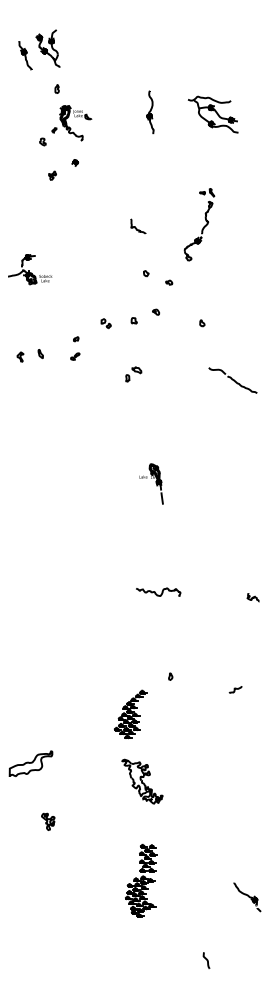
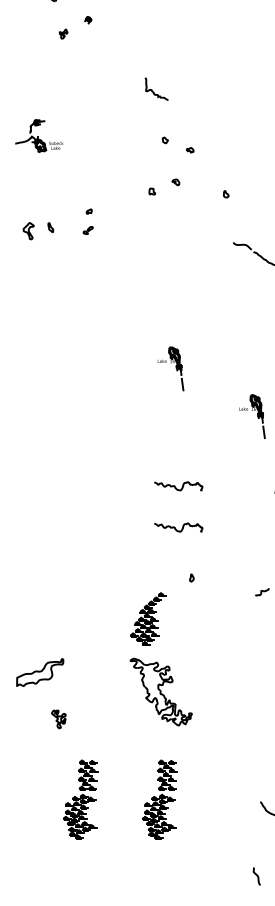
part: (199, 224) -> (223, 87), removed
part: (138, 226) -> (156, 89), size x1.4
part: (105, 323) -> (121, 194), removed
part: (20, 356) -> (28, 230), size x1.6
part: (133, 374) -> (151, 249), removed
part: (226, 527) -> (252, 416), added
curve: (156, 631) -> (176, 528), added
part: (142, 781) -> (161, 691), size x1.4
part: (48, 821) -> (59, 718), moved
part: (68, 880) -> (80, 799), added
part: (206, 960) -> (256, 876), moved

